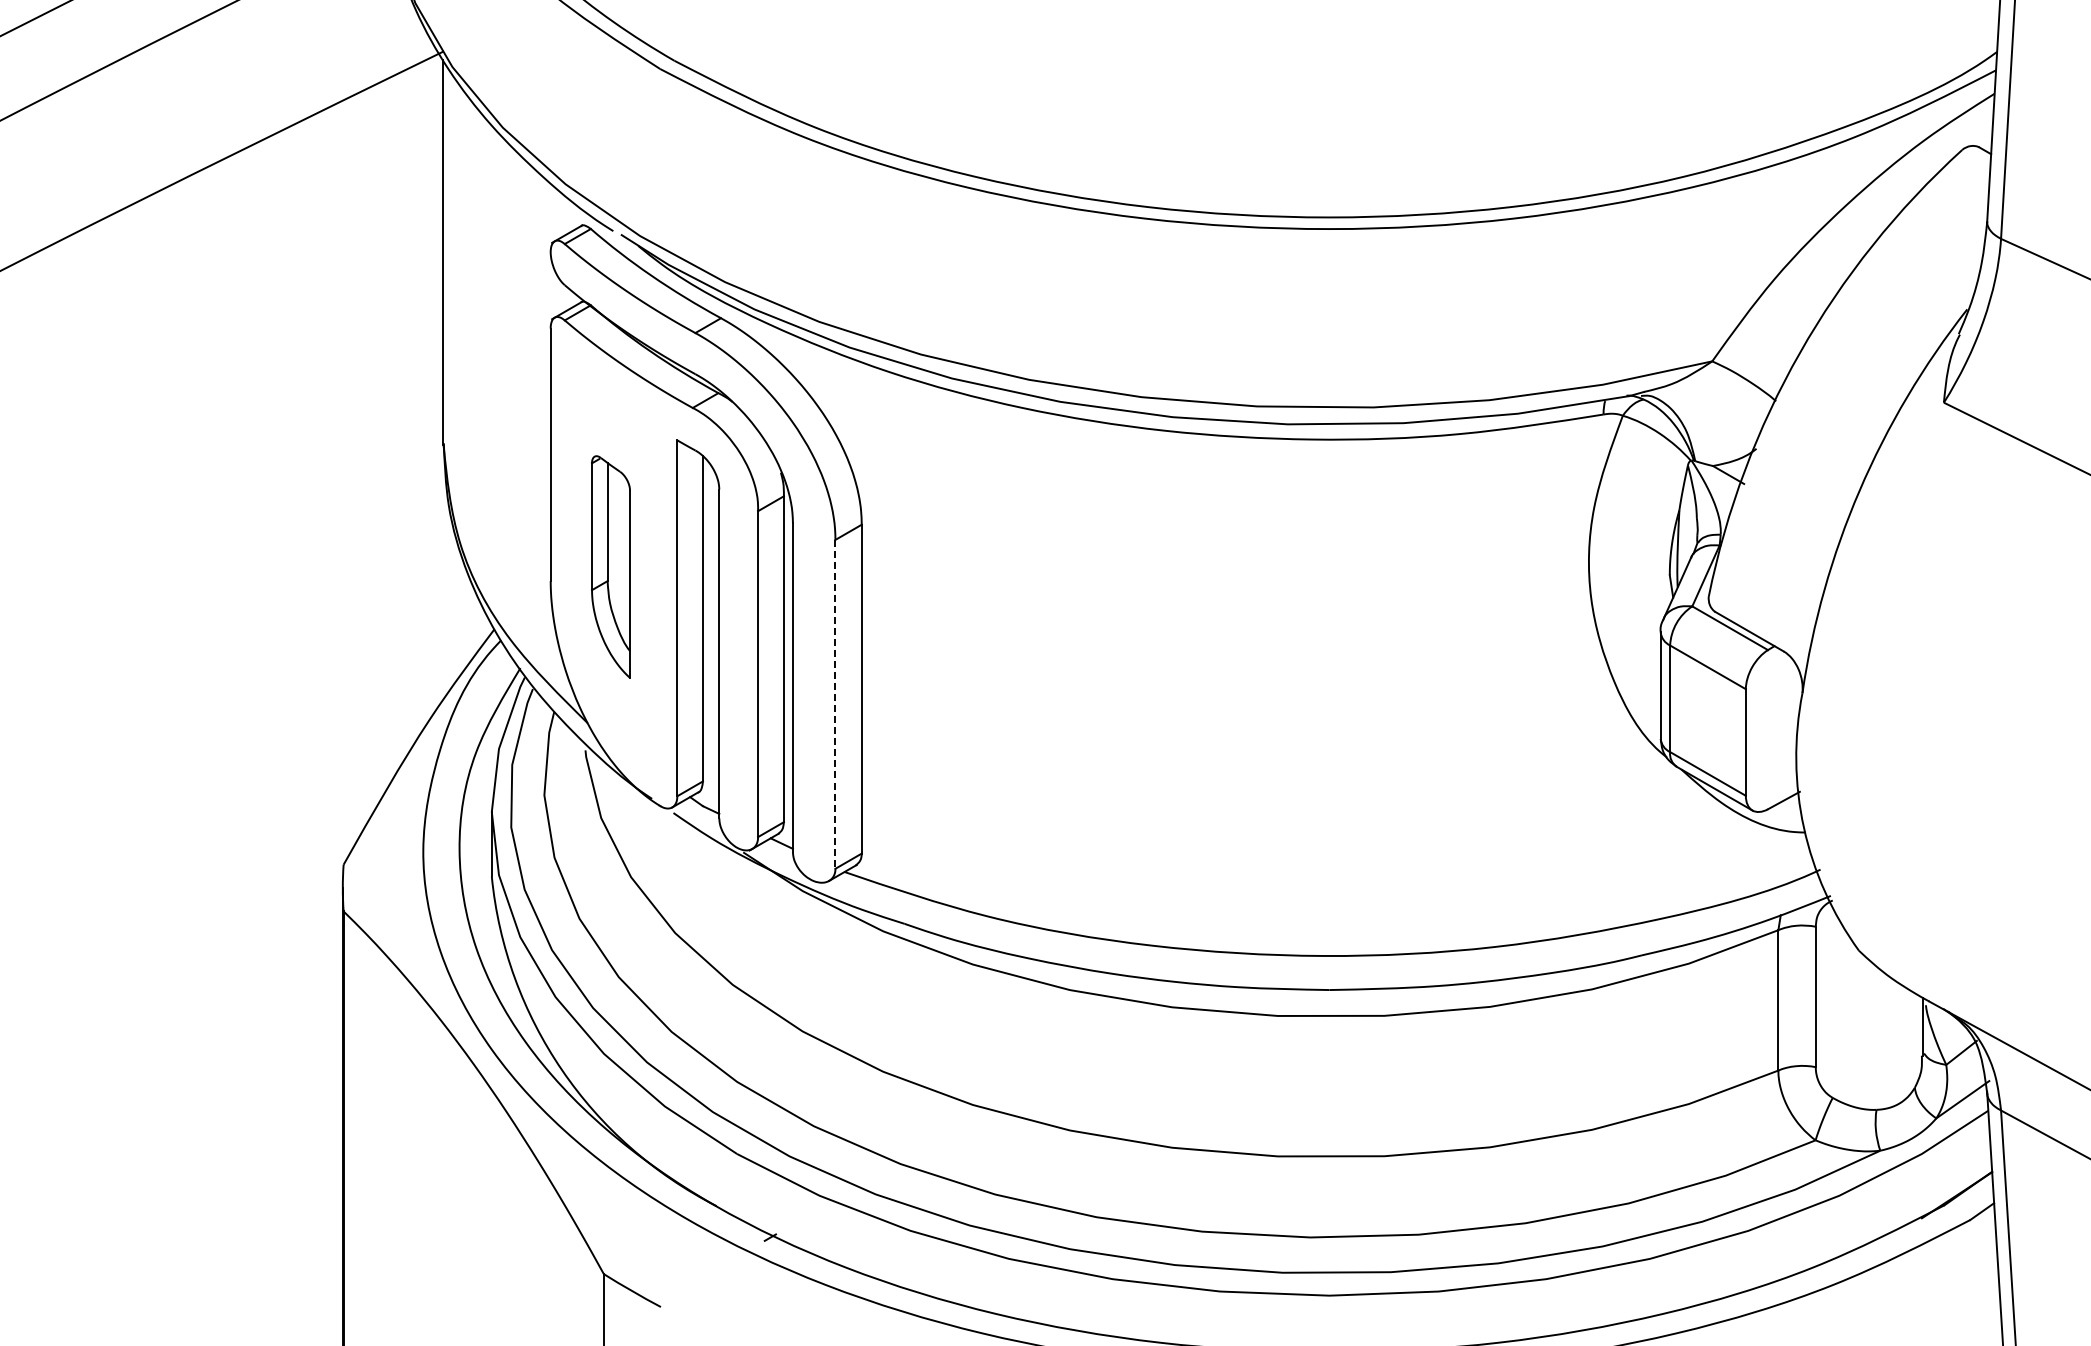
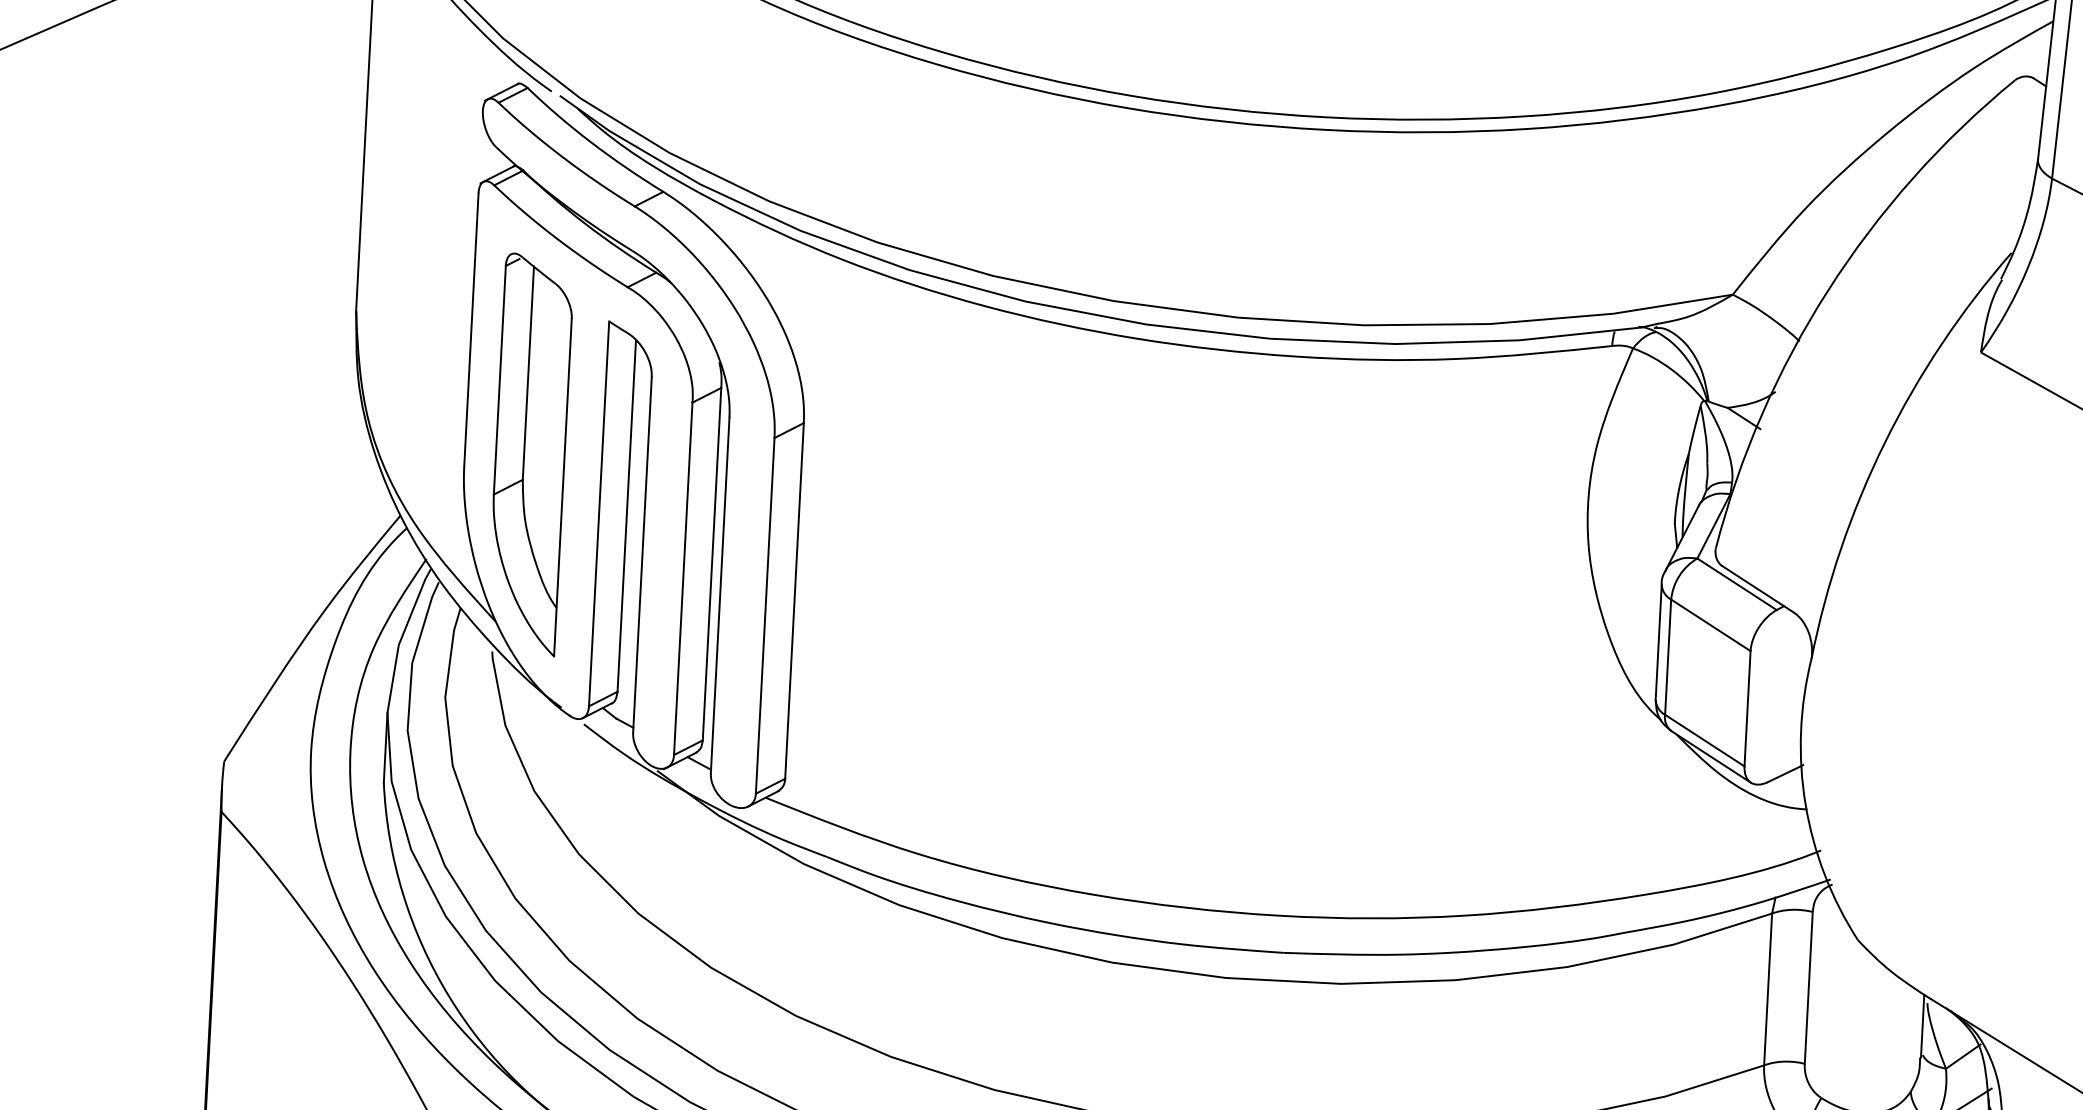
part: (610, 566) -> (529, 454), size x1.67
line: (835, 704) -> (765, 616), dashed -> solid

